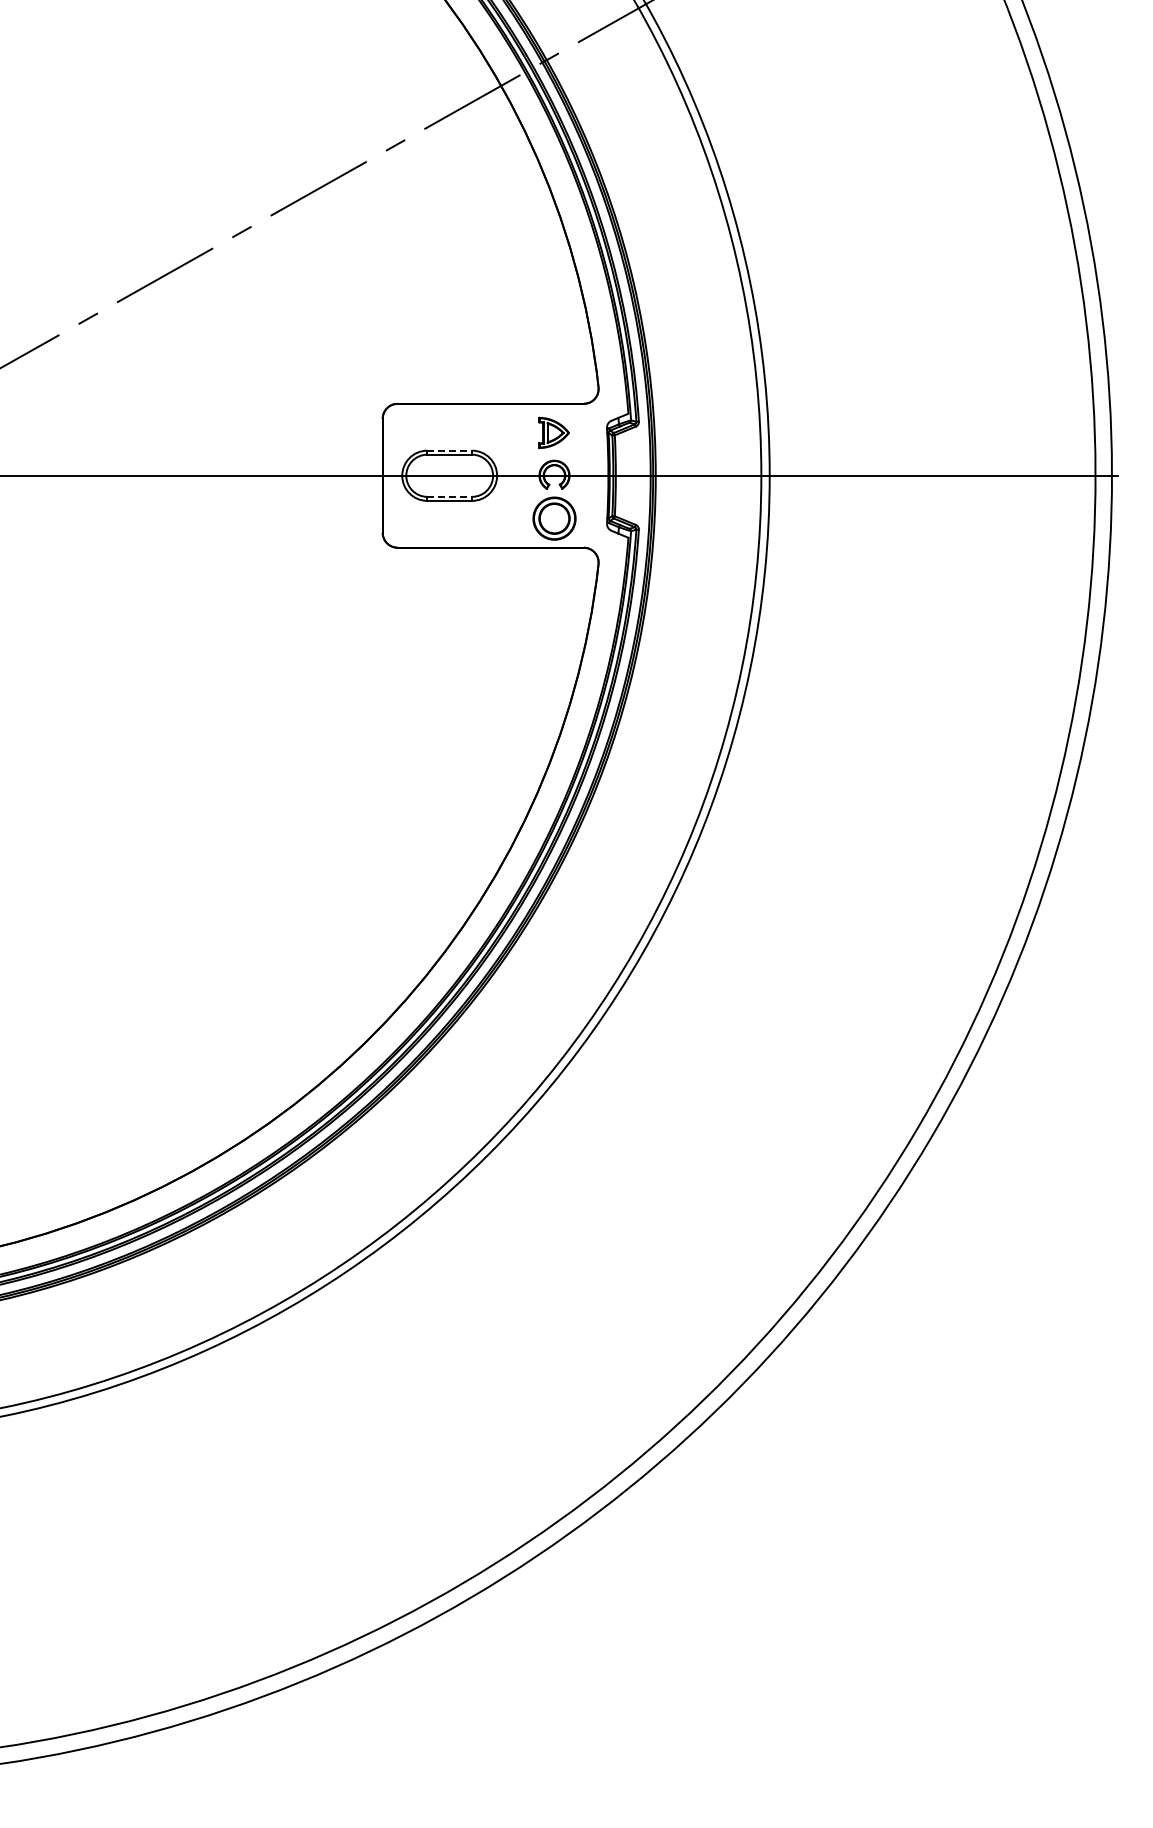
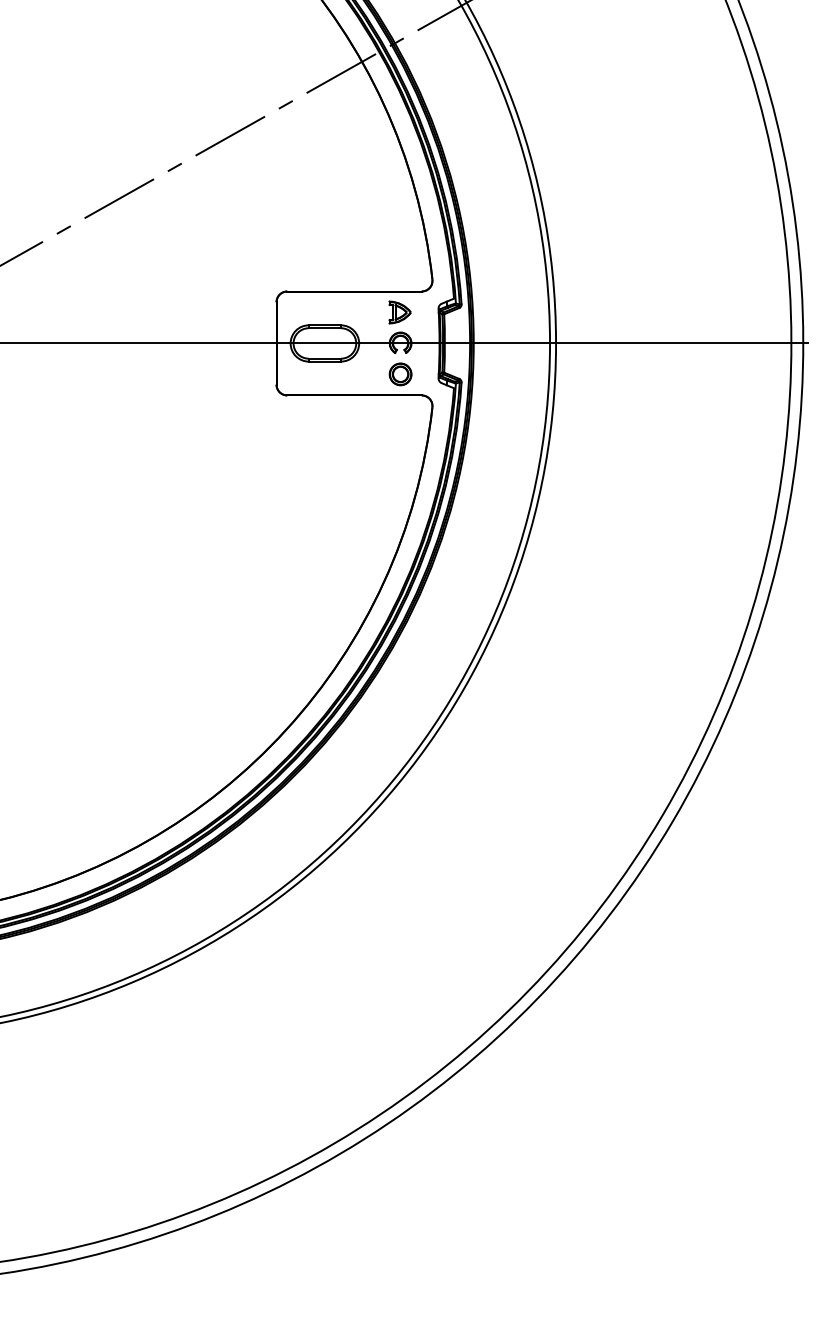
line: (450, 450) -> (325, 325), dashed -> solid
line: (450, 496) -> (325, 358), dashed -> solid
part: (554, 518) -> (400, 374), size x0.71

